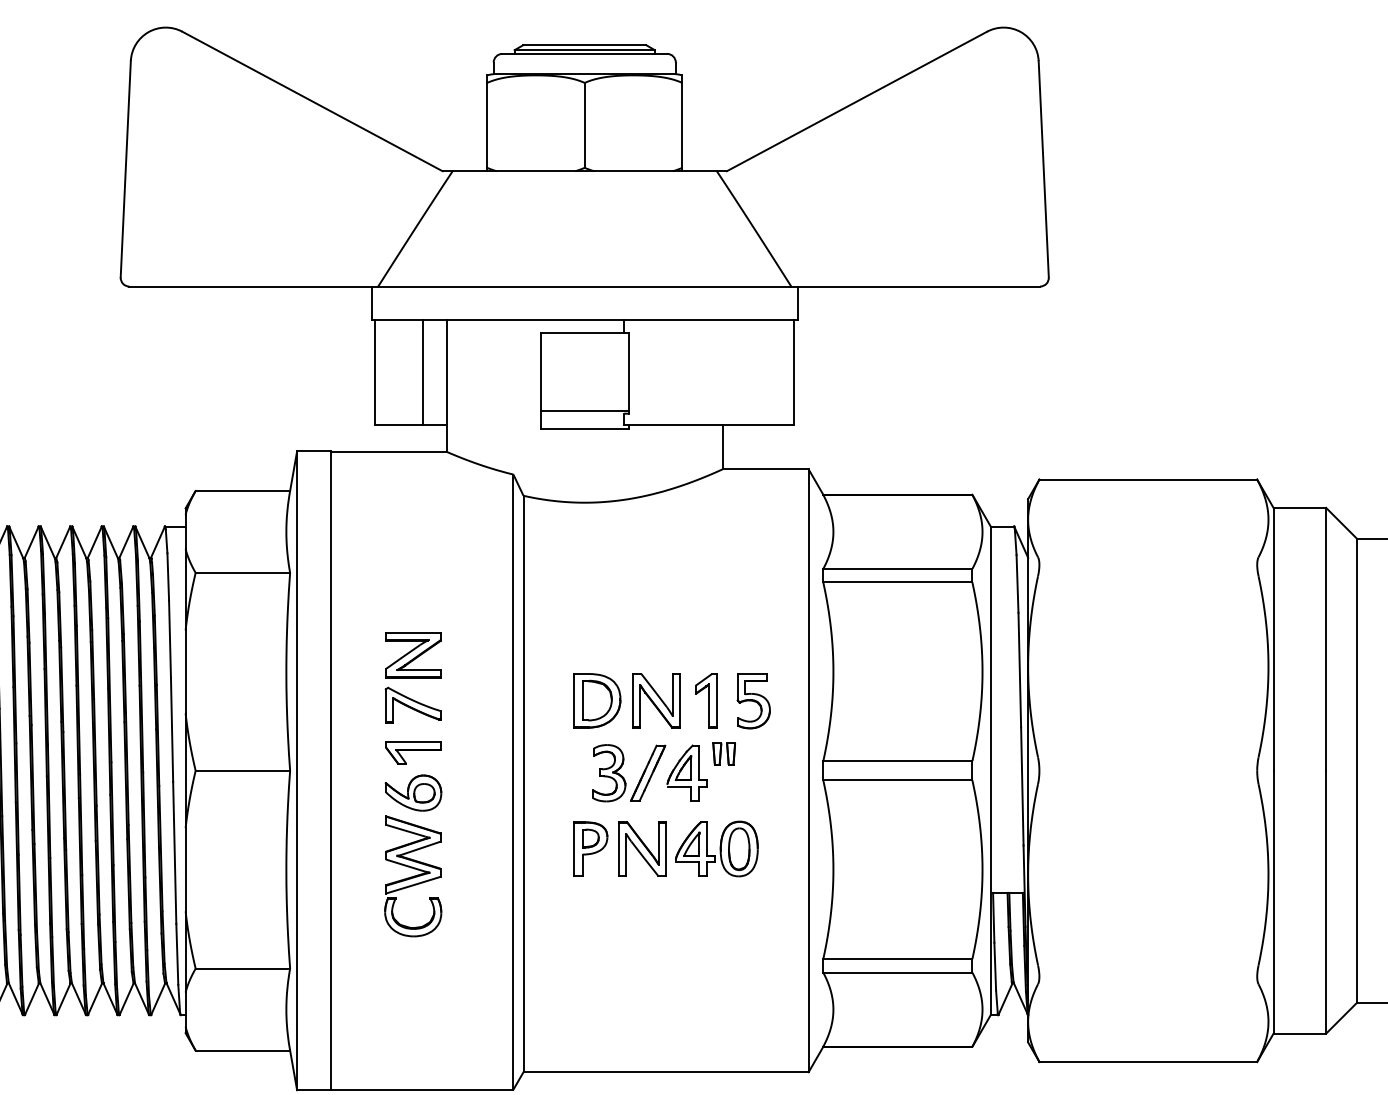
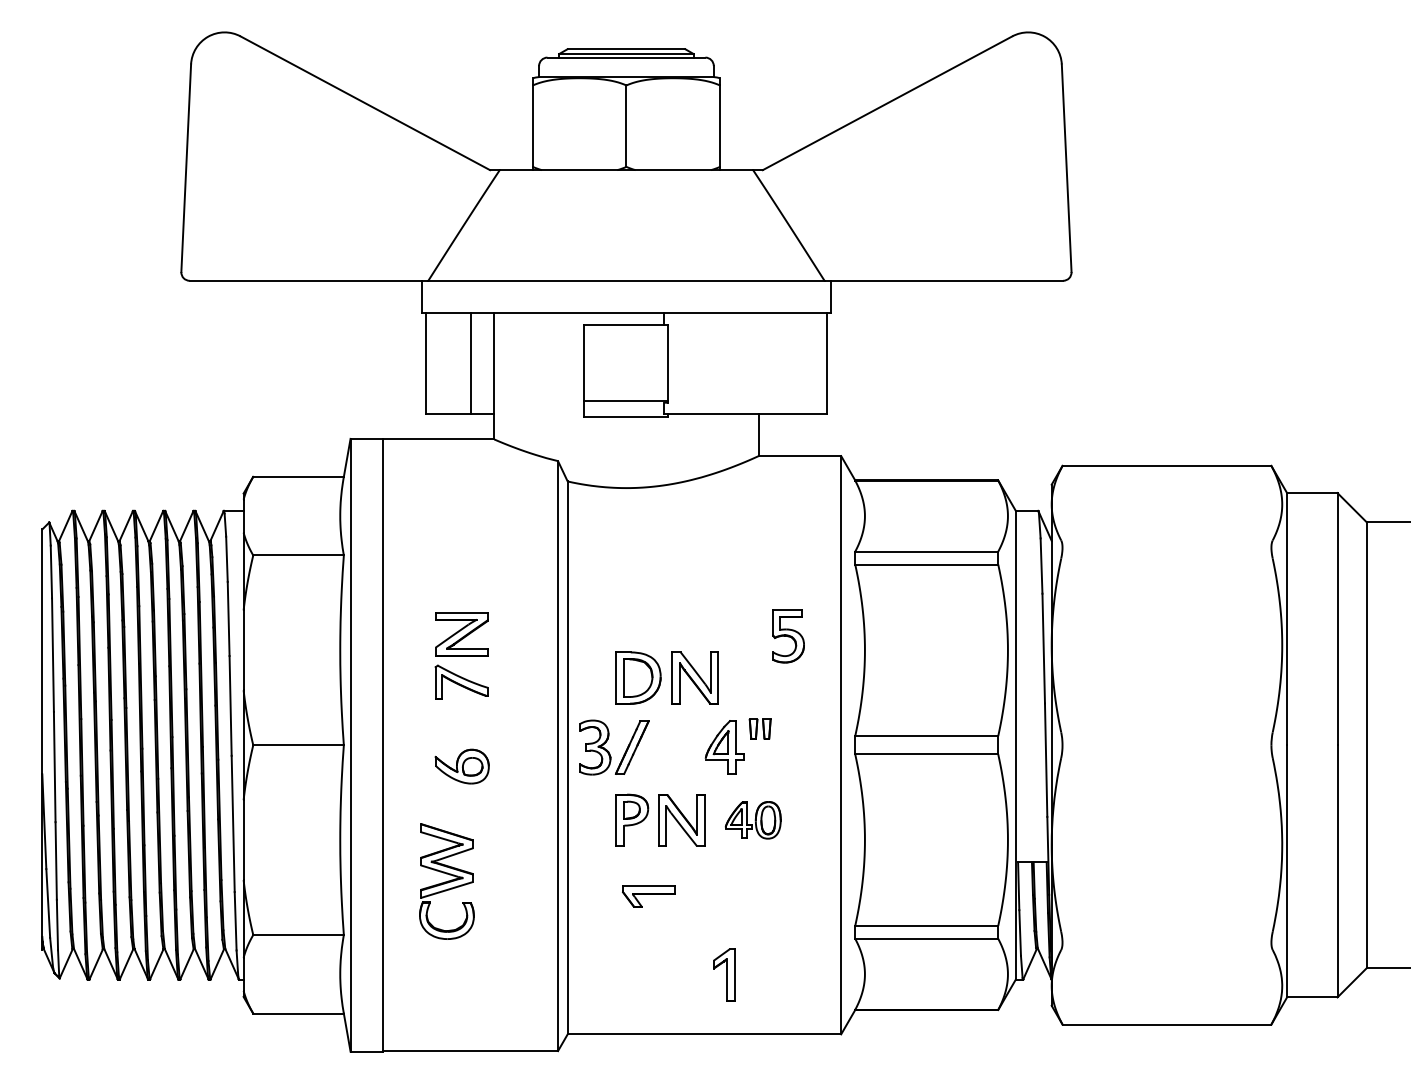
part: (706, 700) -> (724, 974), moved
part: (753, 701) -> (788, 636), moved
part: (412, 752) -> (648, 896), moved
part: (624, 777) -> (609, 751), moved
part: (717, 849) -> (753, 820), size x0.7
part: (412, 876) -> (446, 881), moved

